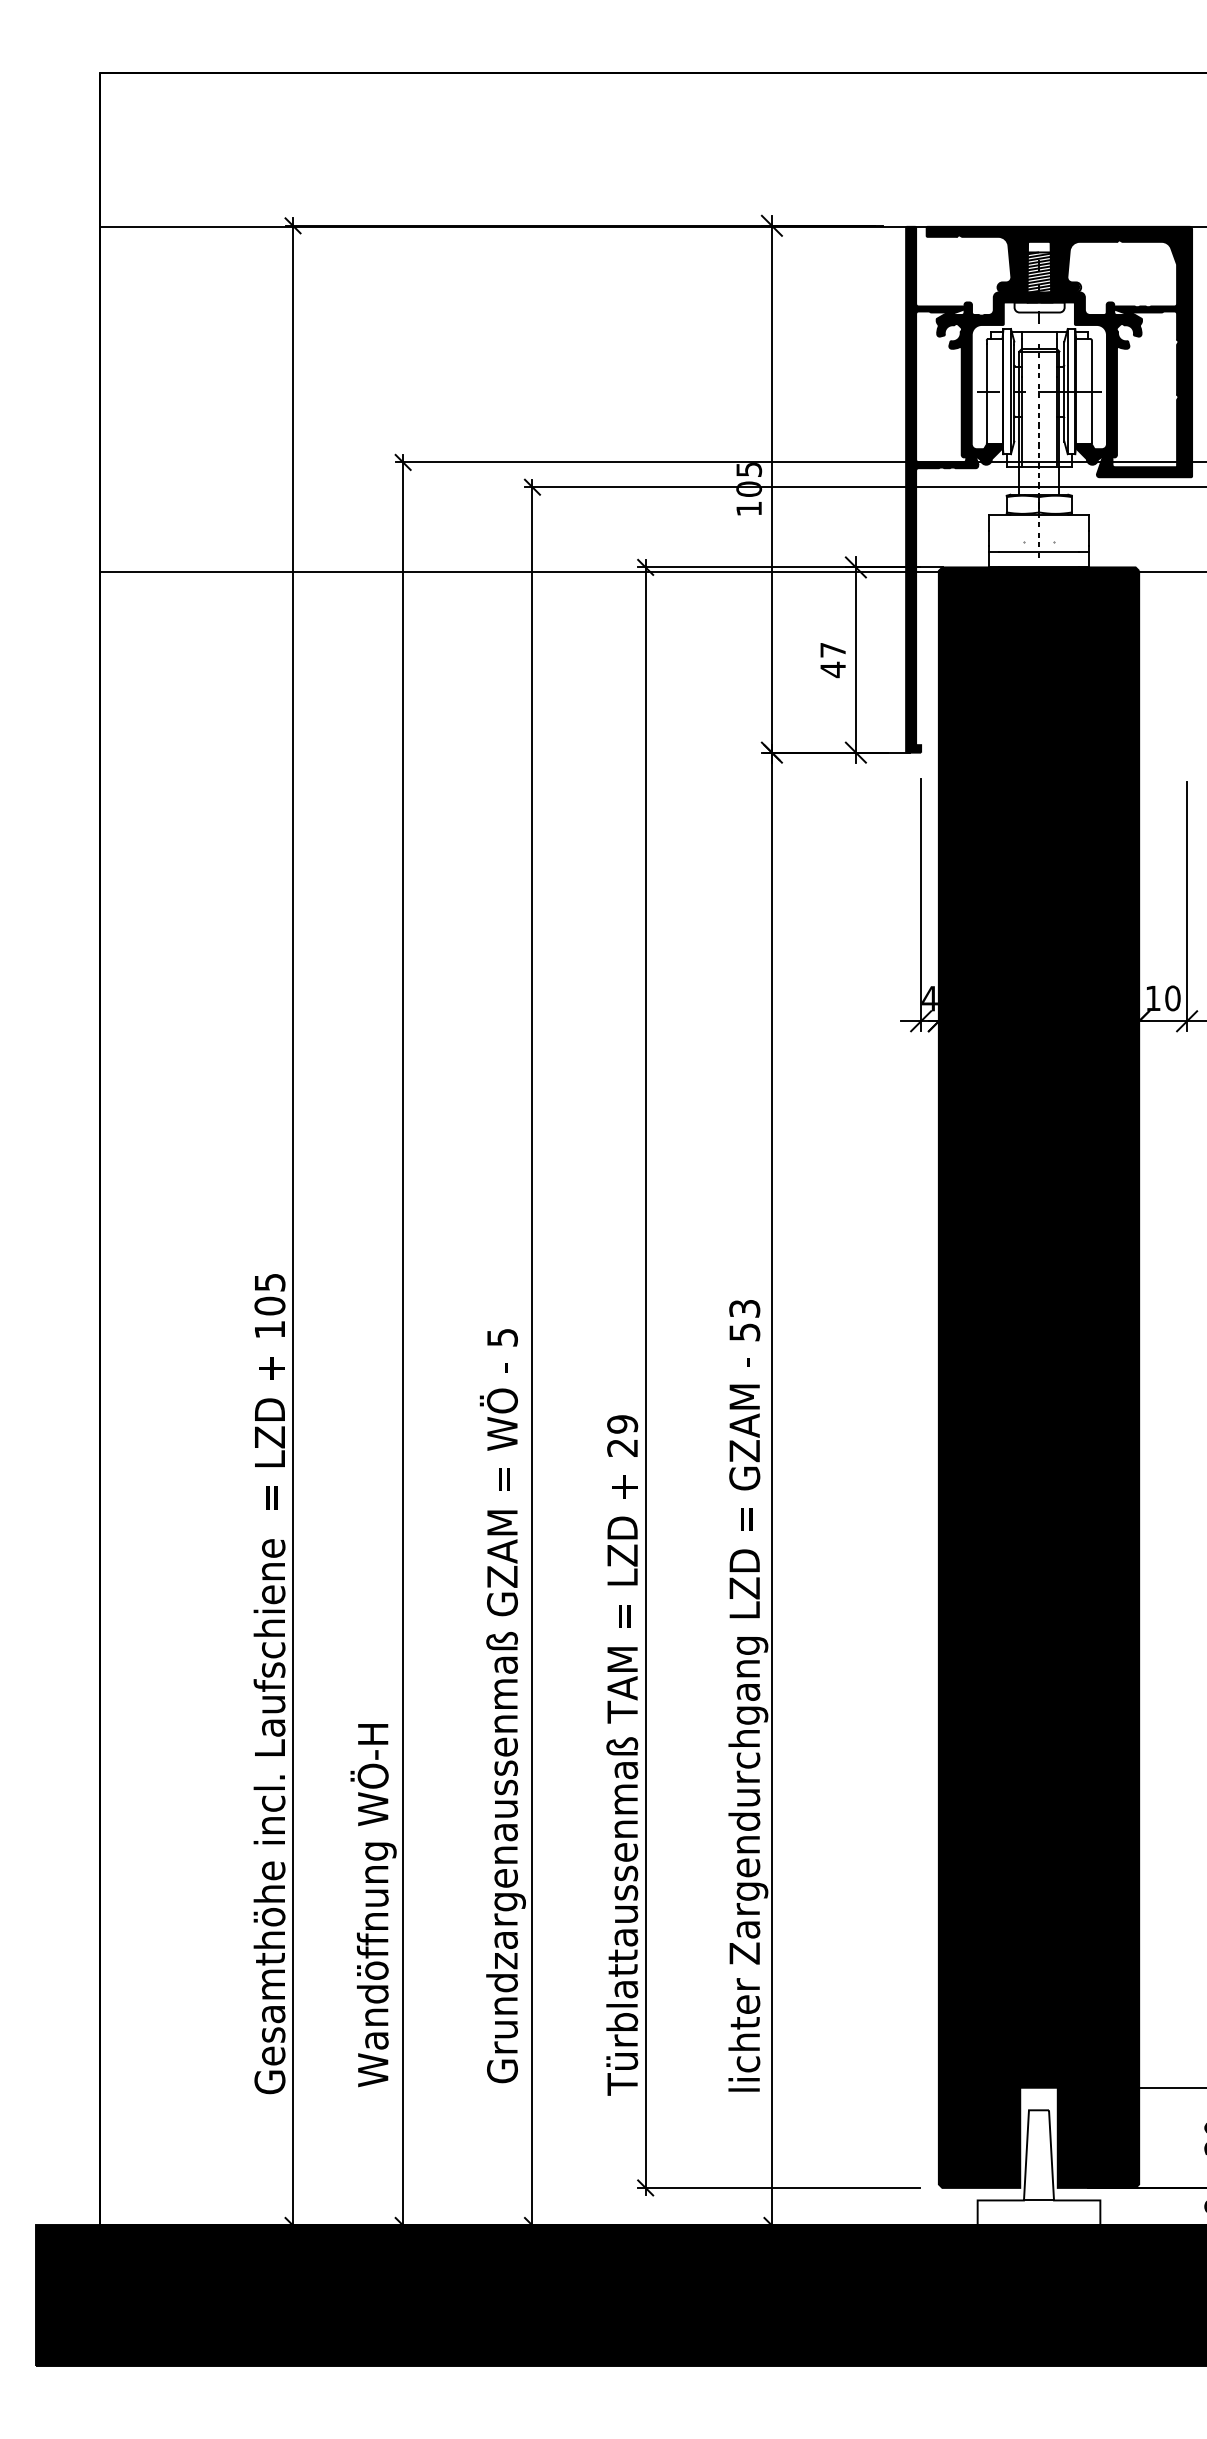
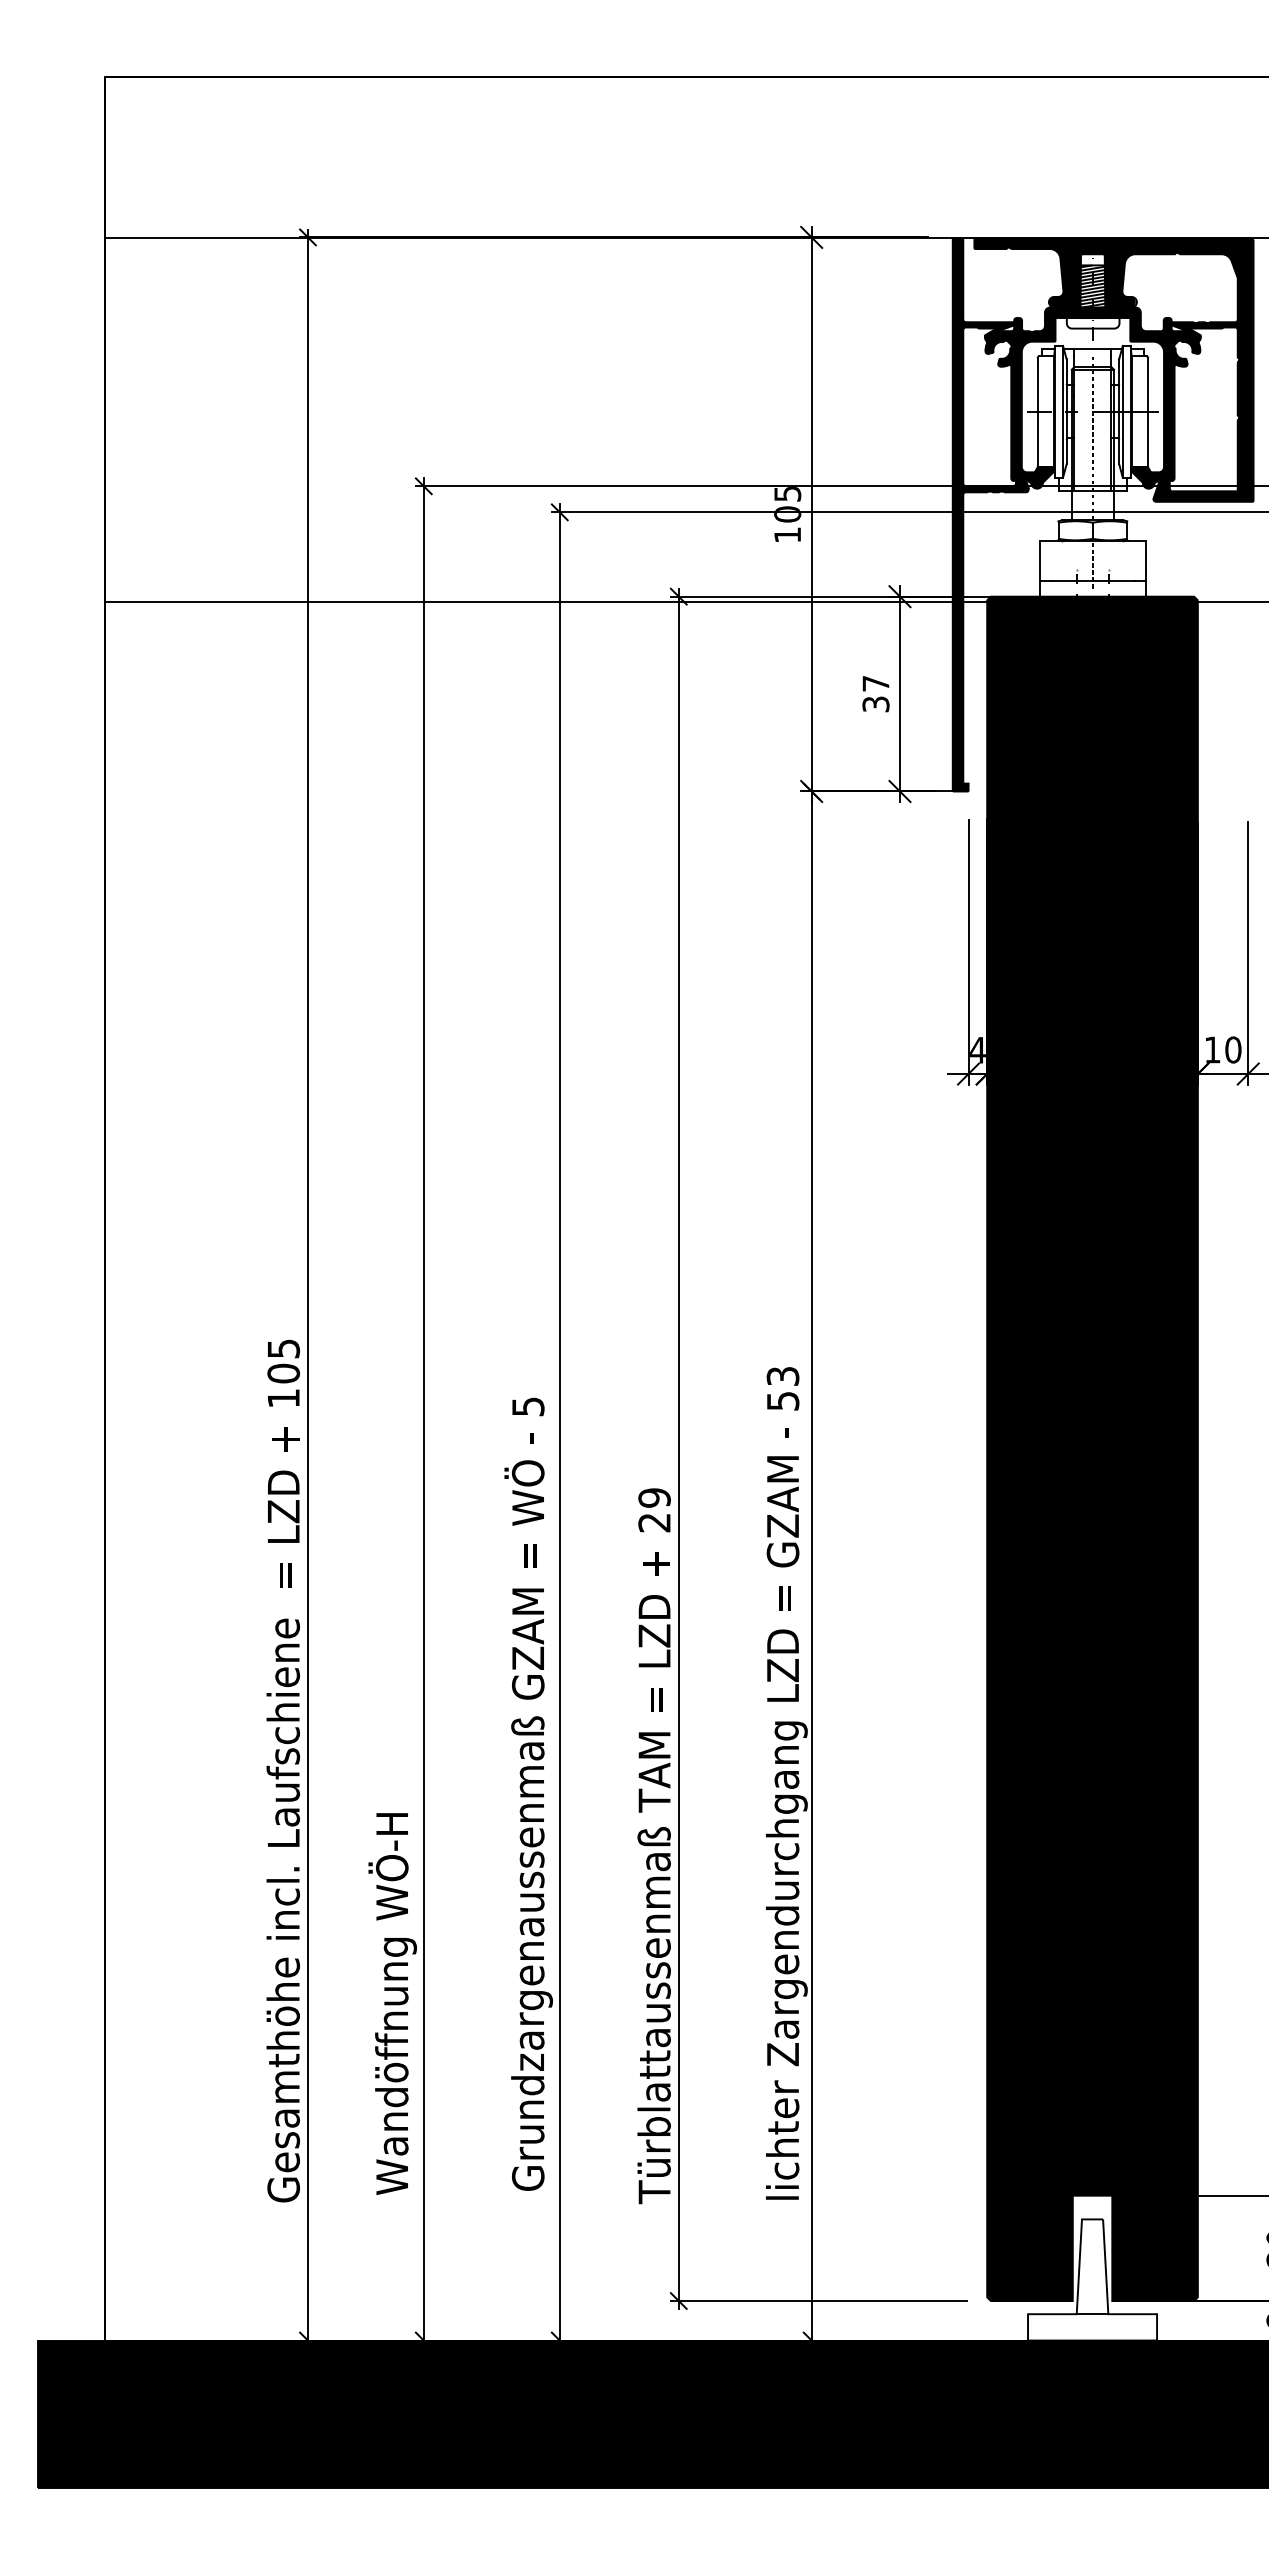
text: (832, 669) -> (875, 704), 47 -> 37

